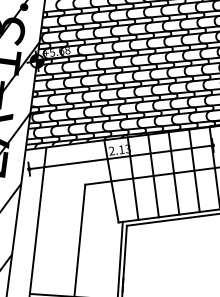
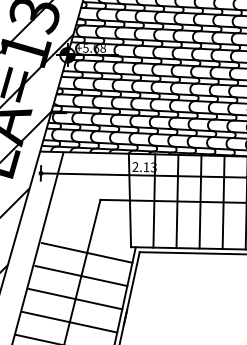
line: (79, 233) -> (86, 252), added
line: (78, 254) -> (81, 276), added
line: (76, 275) -> (75, 298), added

